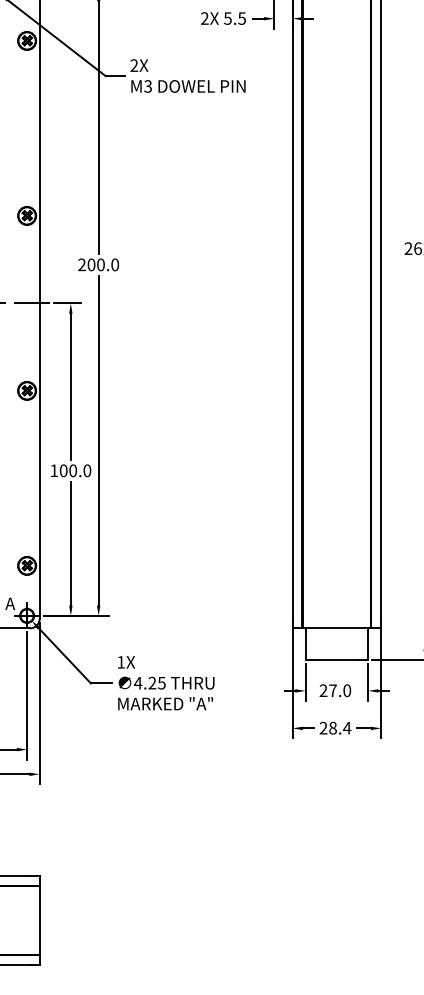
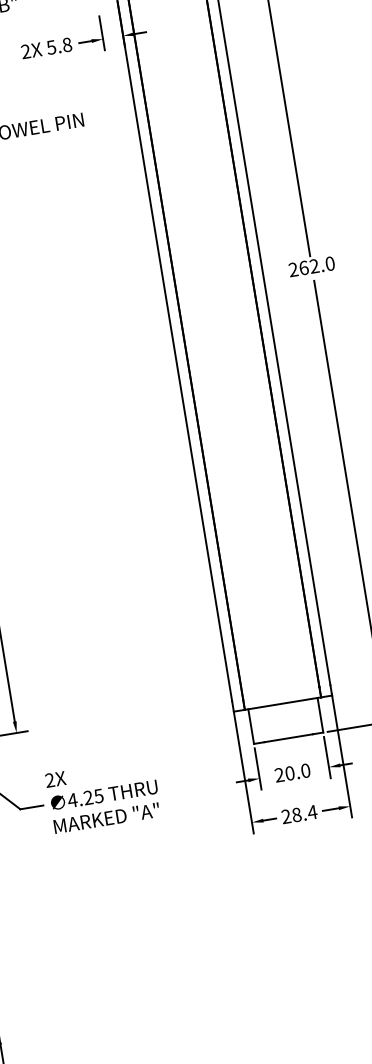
text: (242, 18) -> (67, 44), 5.5 -> 5.8
text: (120, 662) -> (49, 780), 1X -> 2X
text: (332, 690) -> (289, 773), 27.0 -> 20.0

